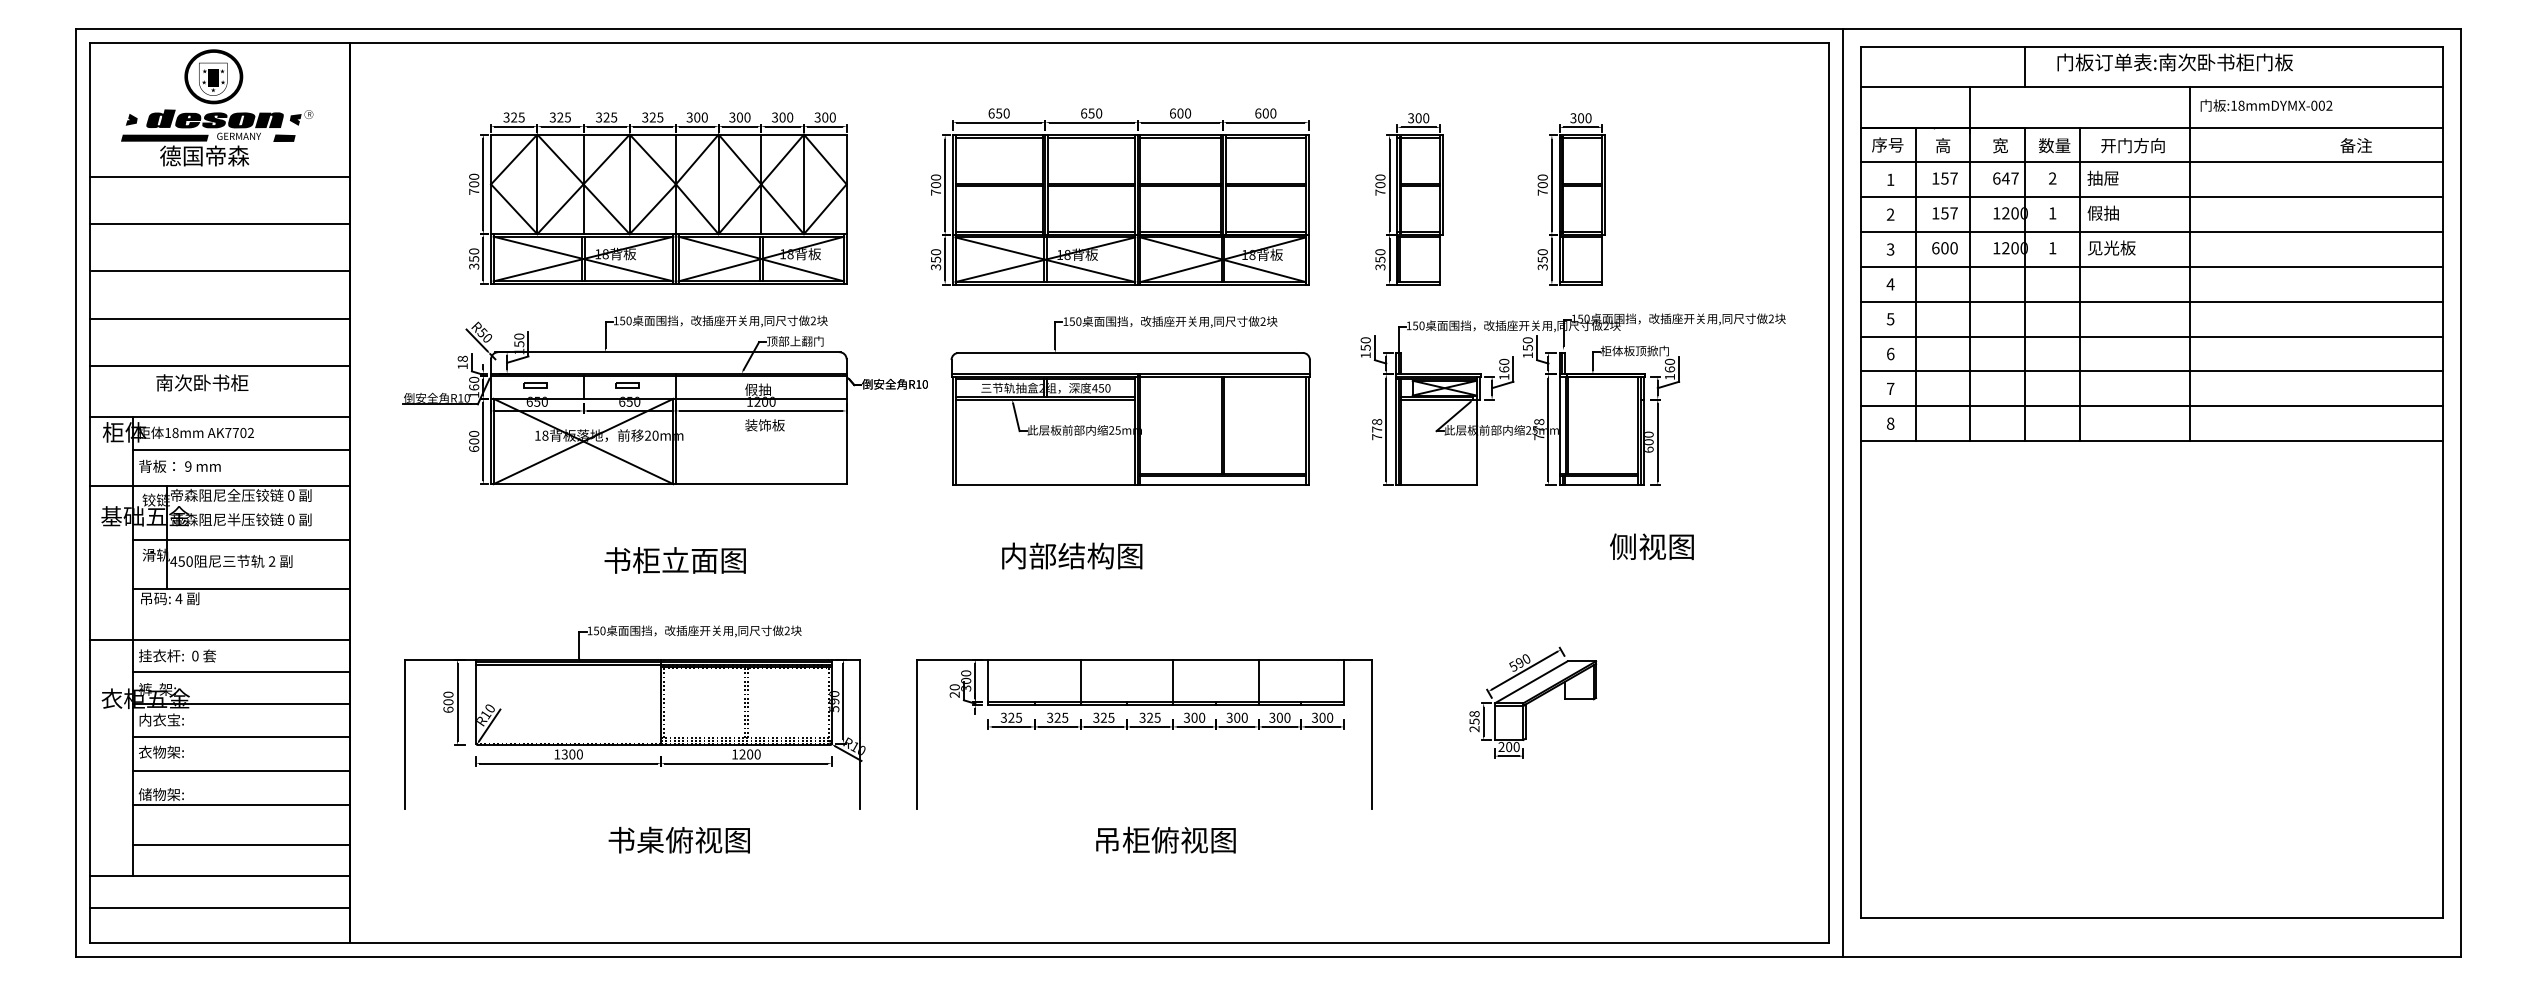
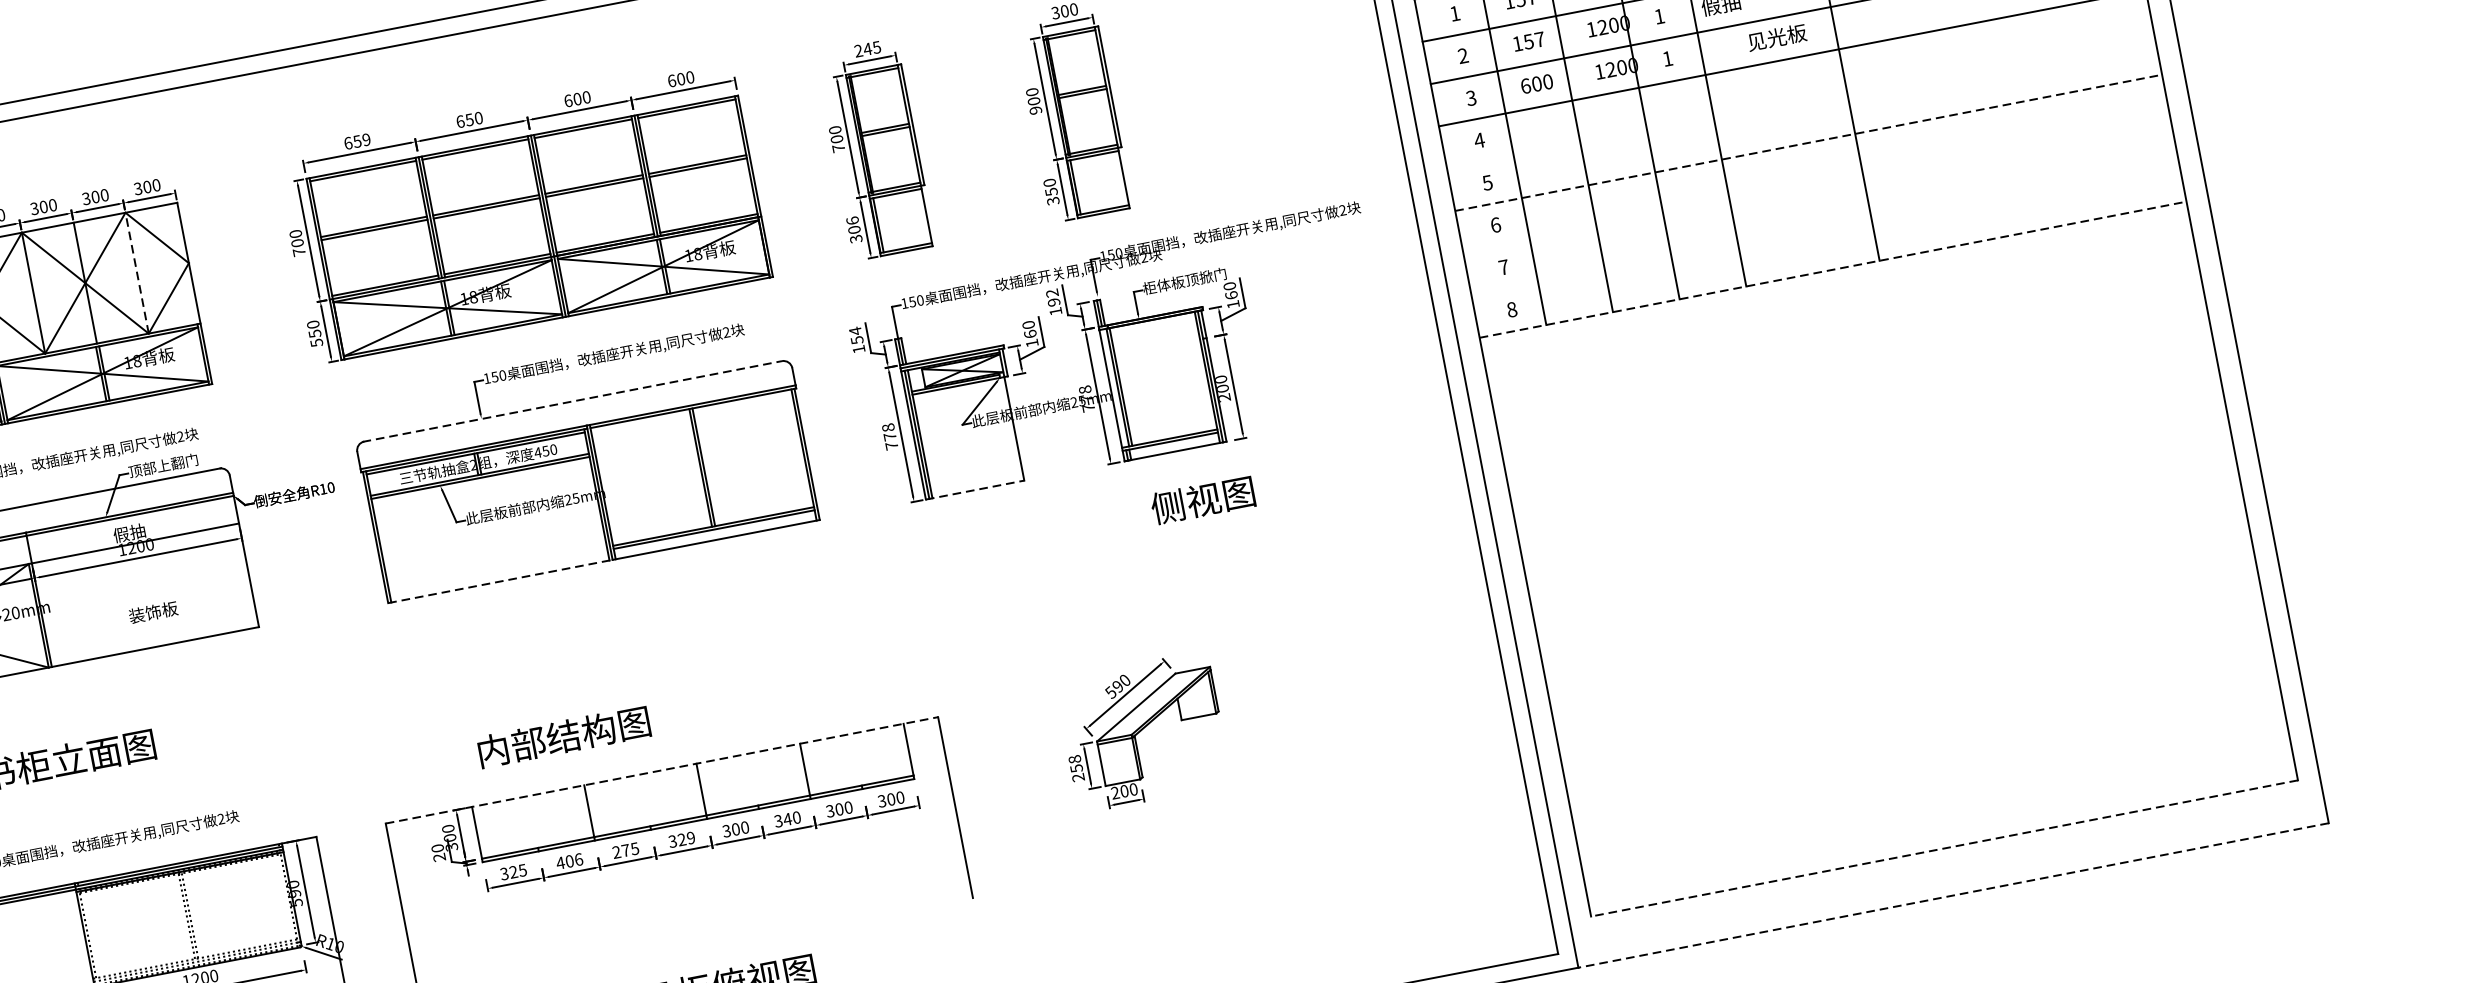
text: (1006, 113) -> (366, 139), 650 -> 659
text: (1418, 118) -> (867, 49), 300 -> 245
line: (803, 184) -> (136, 273), solid -> dashed
text: (1542, 192) -> (1035, 110), 700 -> 900
text: (2111, 247) -> (1776, 36), moved
text: (1380, 255) -> (853, 224), 350 -> 306
text: (935, 266) -> (315, 342), 350 -> 550
line: (2151, 301) -> (1800, 100), removed
line: (2152, 336) -> (1809, 142), solid -> dashed
text: (1365, 340) -> (855, 331), 150 -> 154
text: (1527, 343) -> (1052, 297), 150 -> 192
line: (1130, 352) -> (572, 400), solid -> dashed
line: (2151, 371) -> (1816, 185), removed
line: (2151, 406) -> (1824, 227), removed
text: (764, 425) -> (152, 612), moved
line: (2152, 441) -> (1834, 270), solid -> dashed
text: (1649, 449) -> (1225, 397), 600 -> 200
line: (1045, 484) -> (500, 581), solid -> dashed
line: (1436, 484) -> (975, 489), solid -> dashed
text: (1651, 546) -> (1202, 499), moved
text: (1072, 555) -> (564, 736), moved
line: (1144, 659) -> (661, 770), solid -> dashed
text: (1057, 717) -> (569, 861), 325 -> 406
text: (1099, 717) -> (620, 851), 325 -> 275
text: (1157, 717) -> (690, 837), 325 -> 329
text: (1236, 717) -> (786, 819), 300 -> 340
line: (2151, 917) -> (1944, 848), solid -> dashed
line: (2151, 956) -> (1953, 895), solid -> dashed

